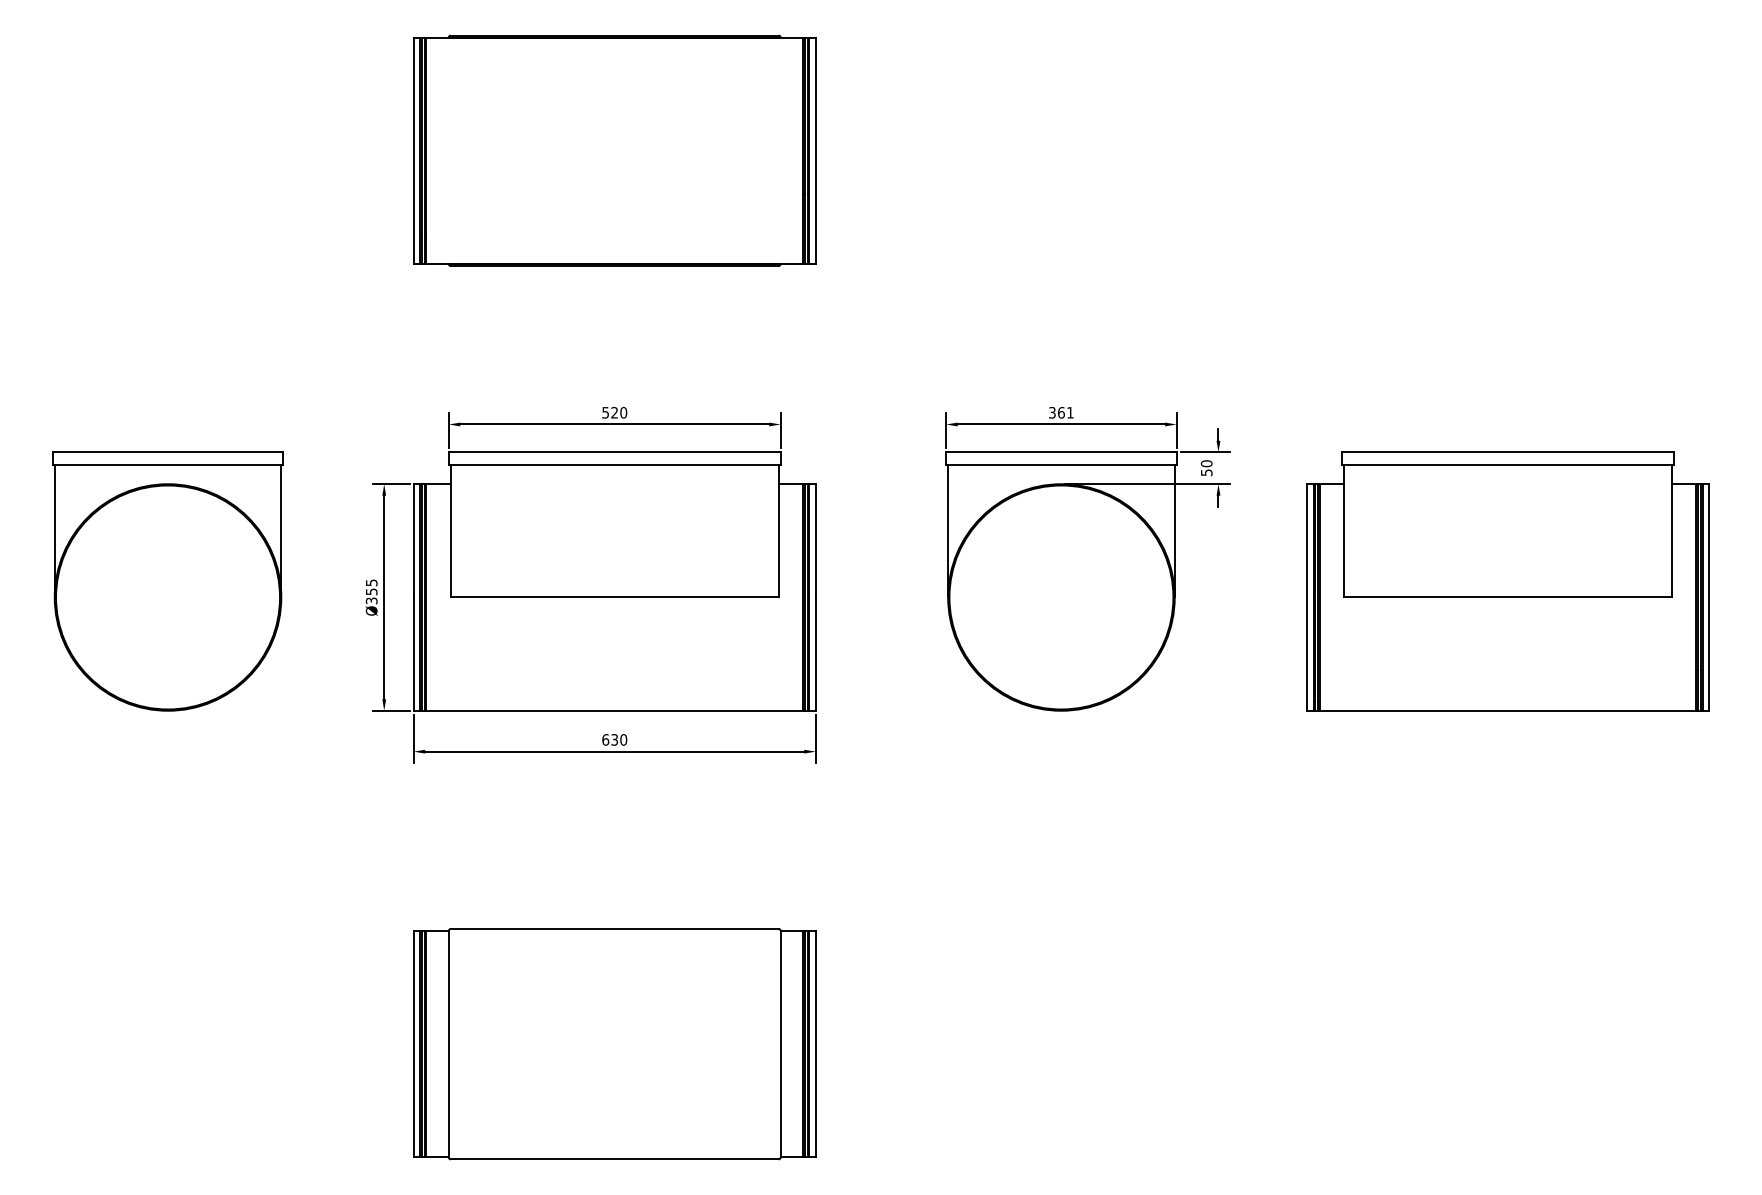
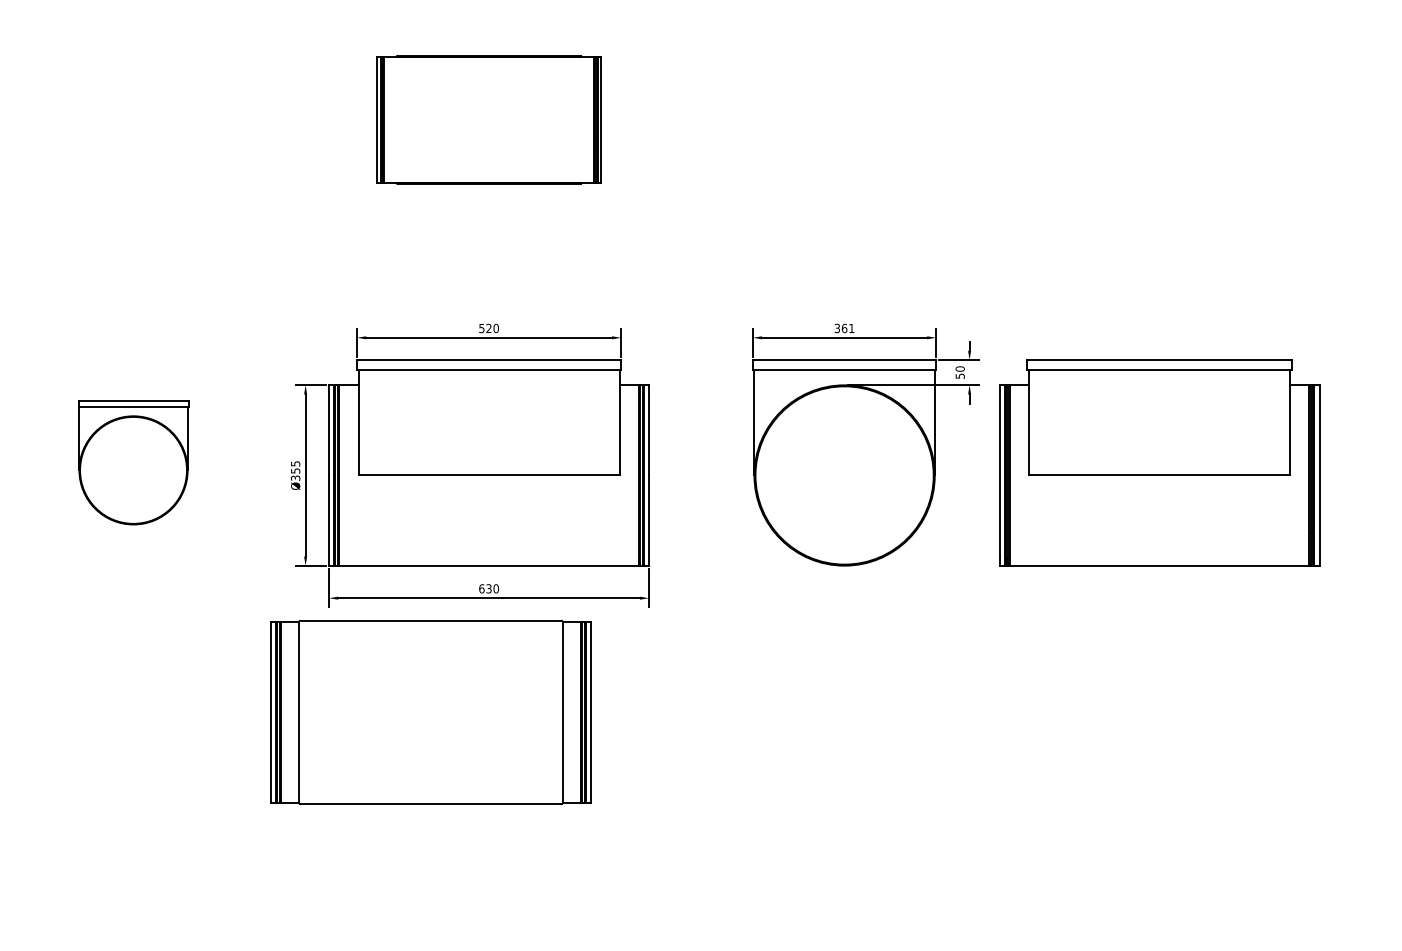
part: (614, 150) -> (488, 119), size x0.7
part: (167, 581) -> (133, 462), size x0.6
part: (1507, 581) -> (1159, 462), moved
part: (614, 1044) -> (430, 712), moved

